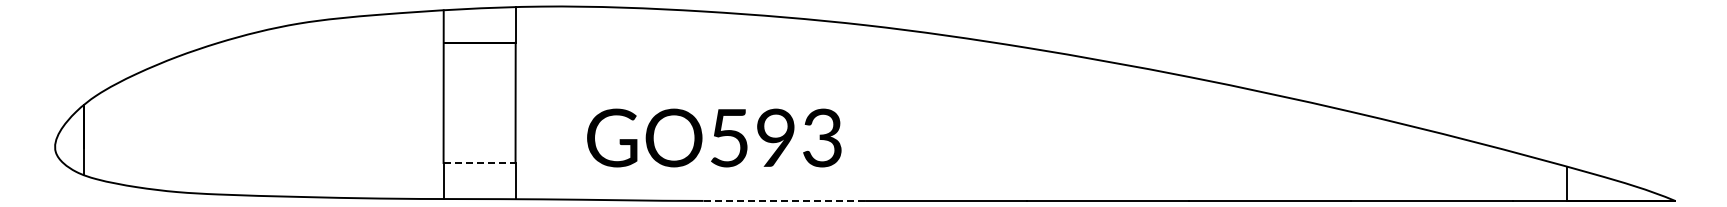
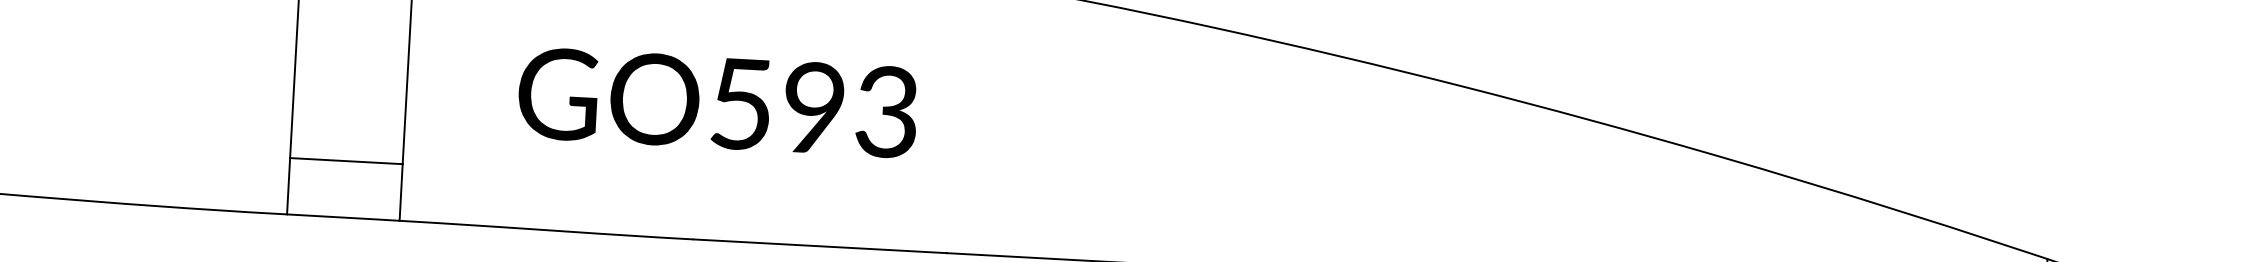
text: (714, 137) -> (718, 102), moved
line: (479, 163) -> (346, 161), dashed -> solid
line: (784, 200) -> (820, 245), dashed -> solid

